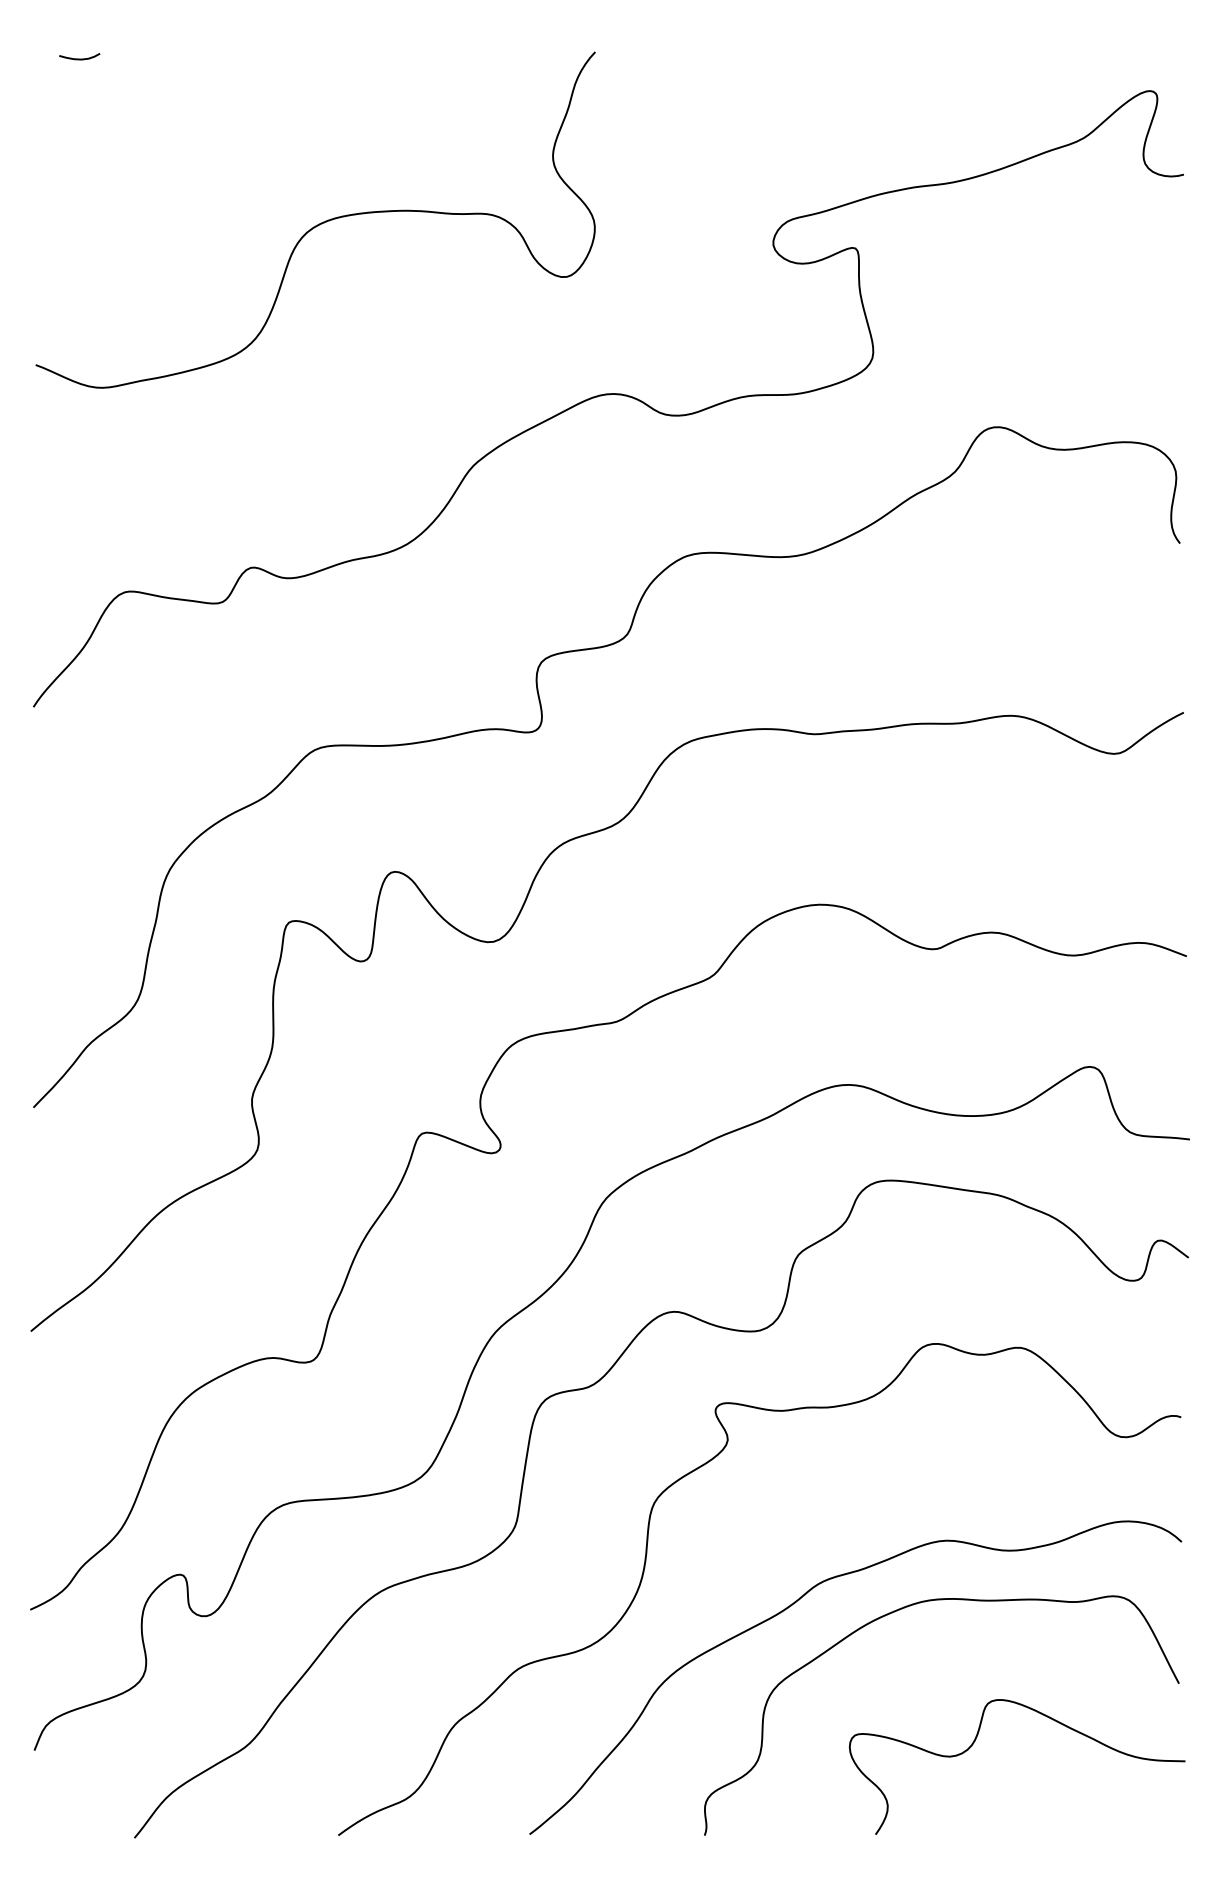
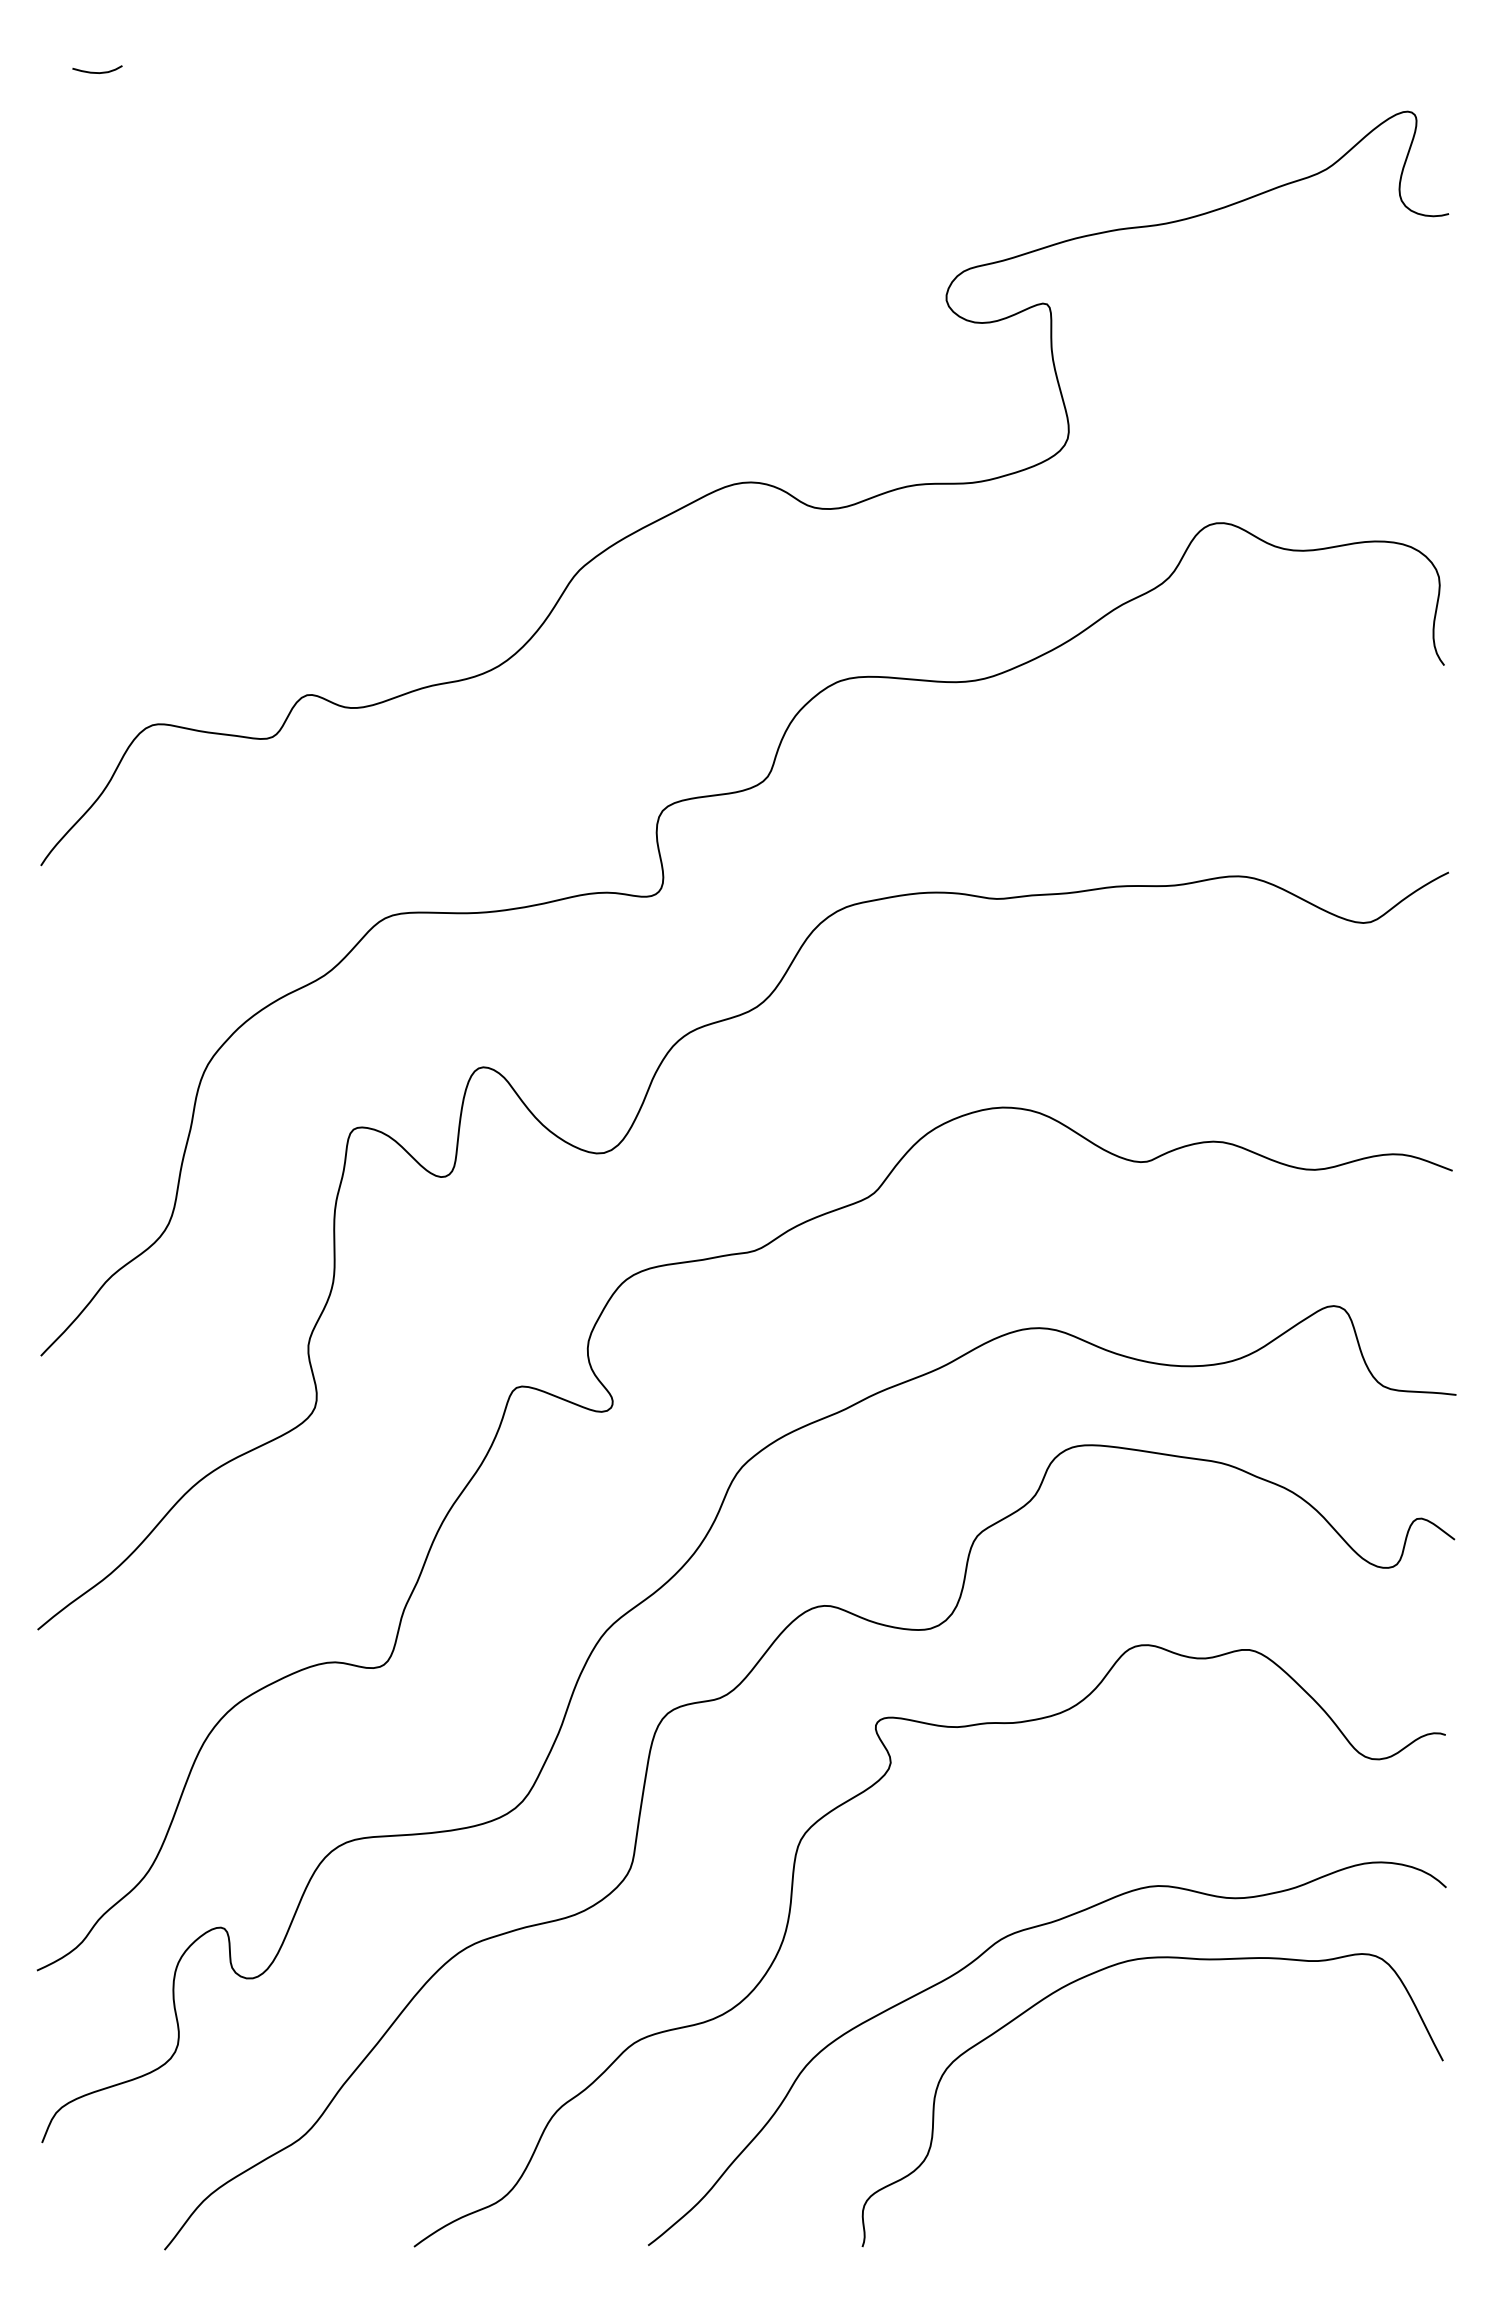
curve: (318, 224) -> (389, 274), removed
curve: (975, 1740) -> (1194, 2130), removed

